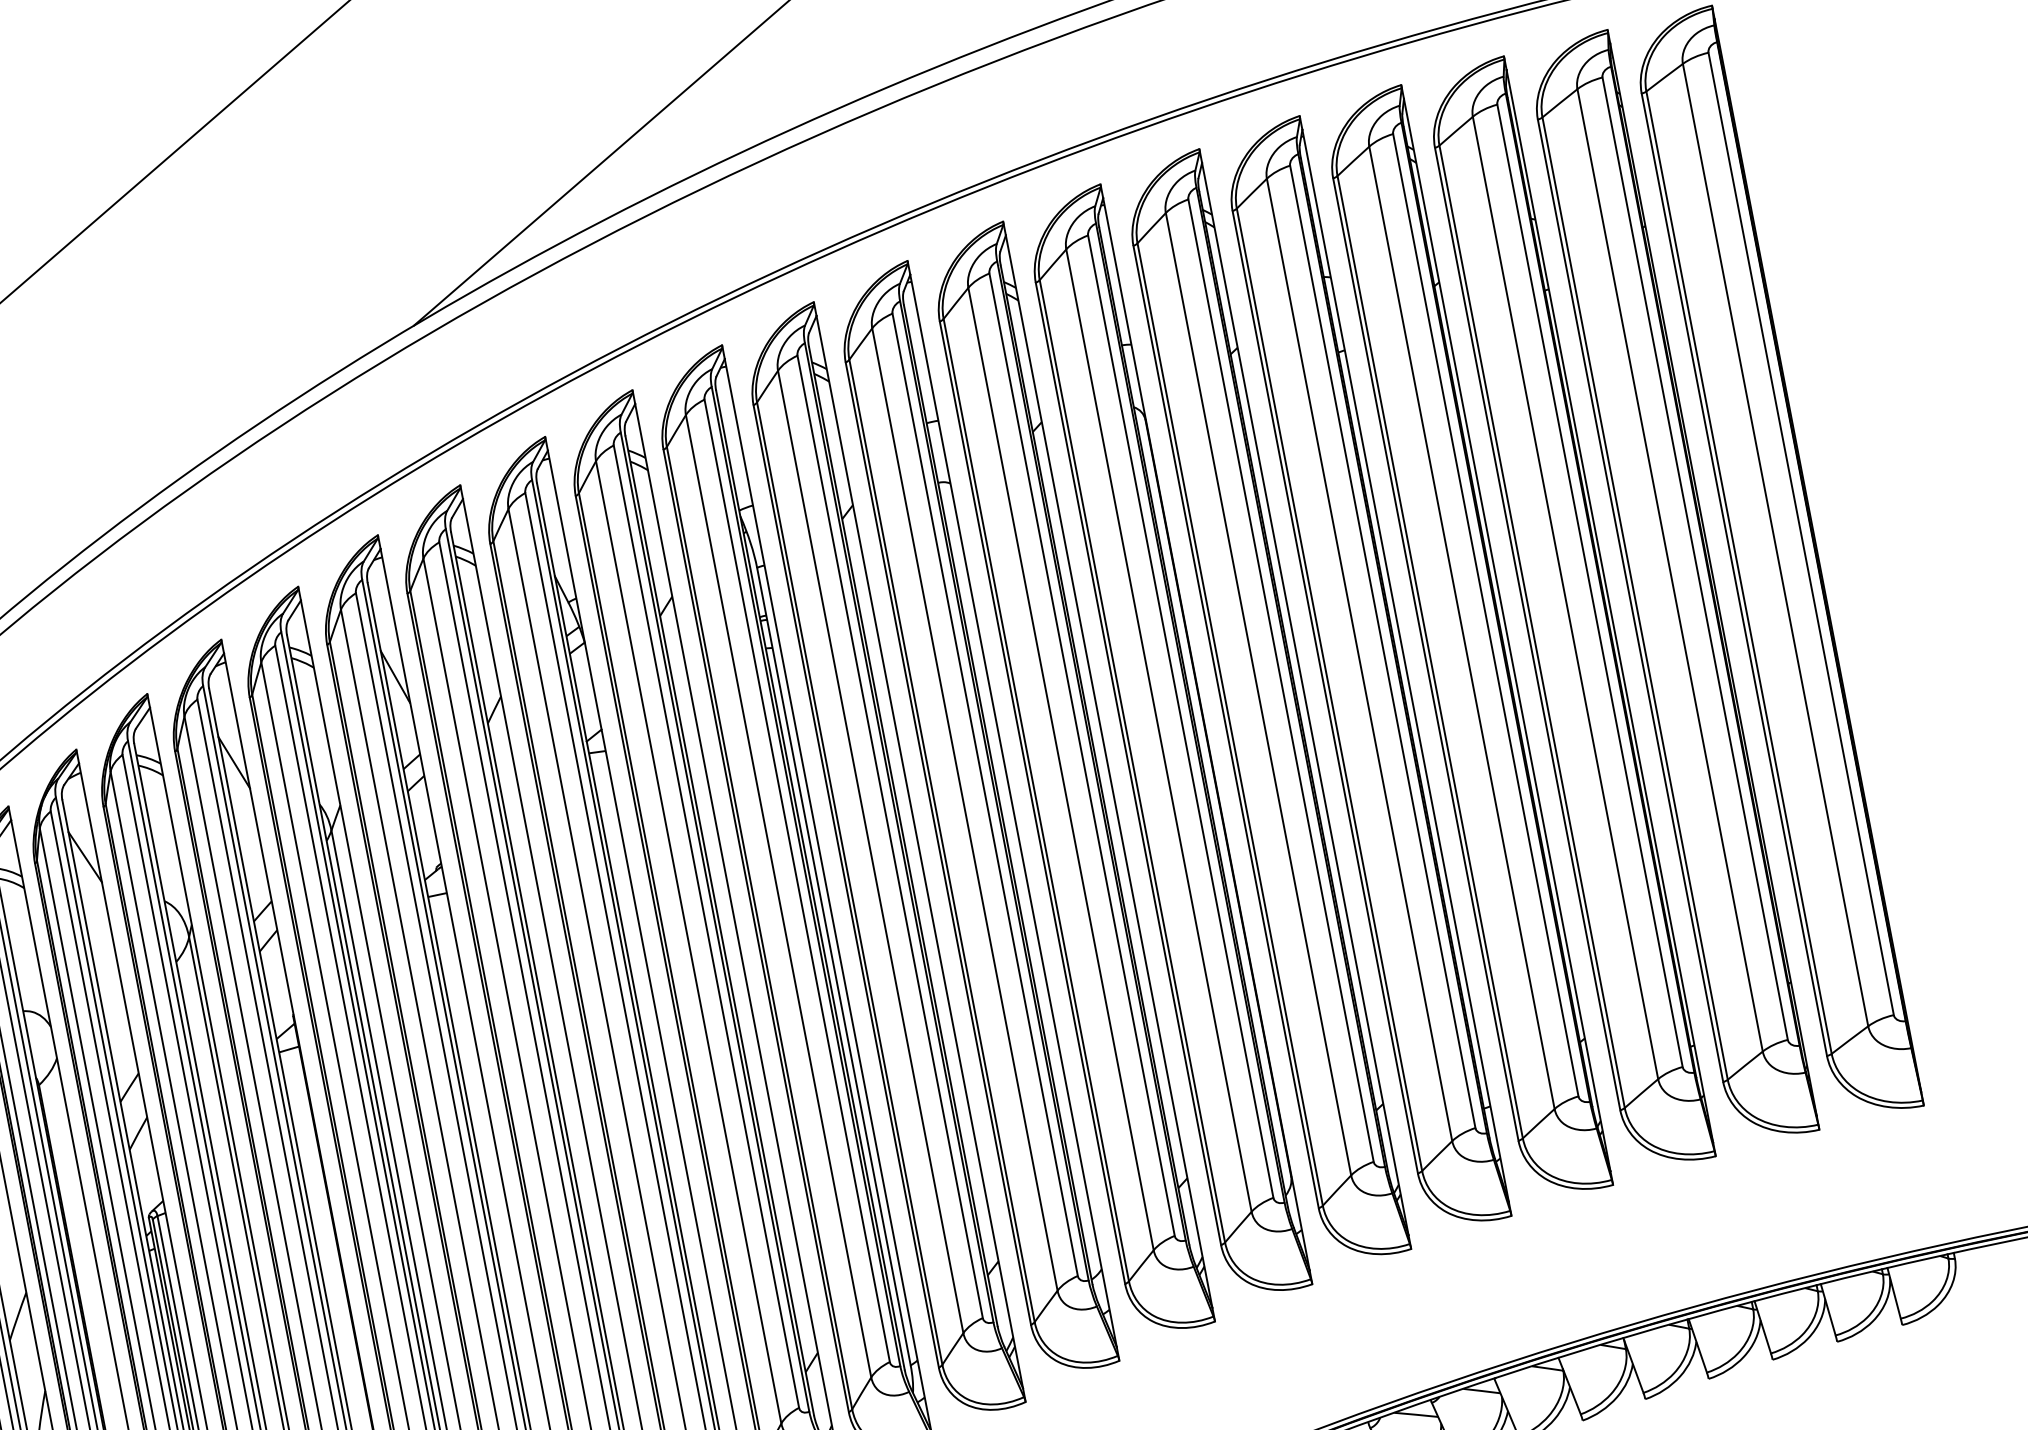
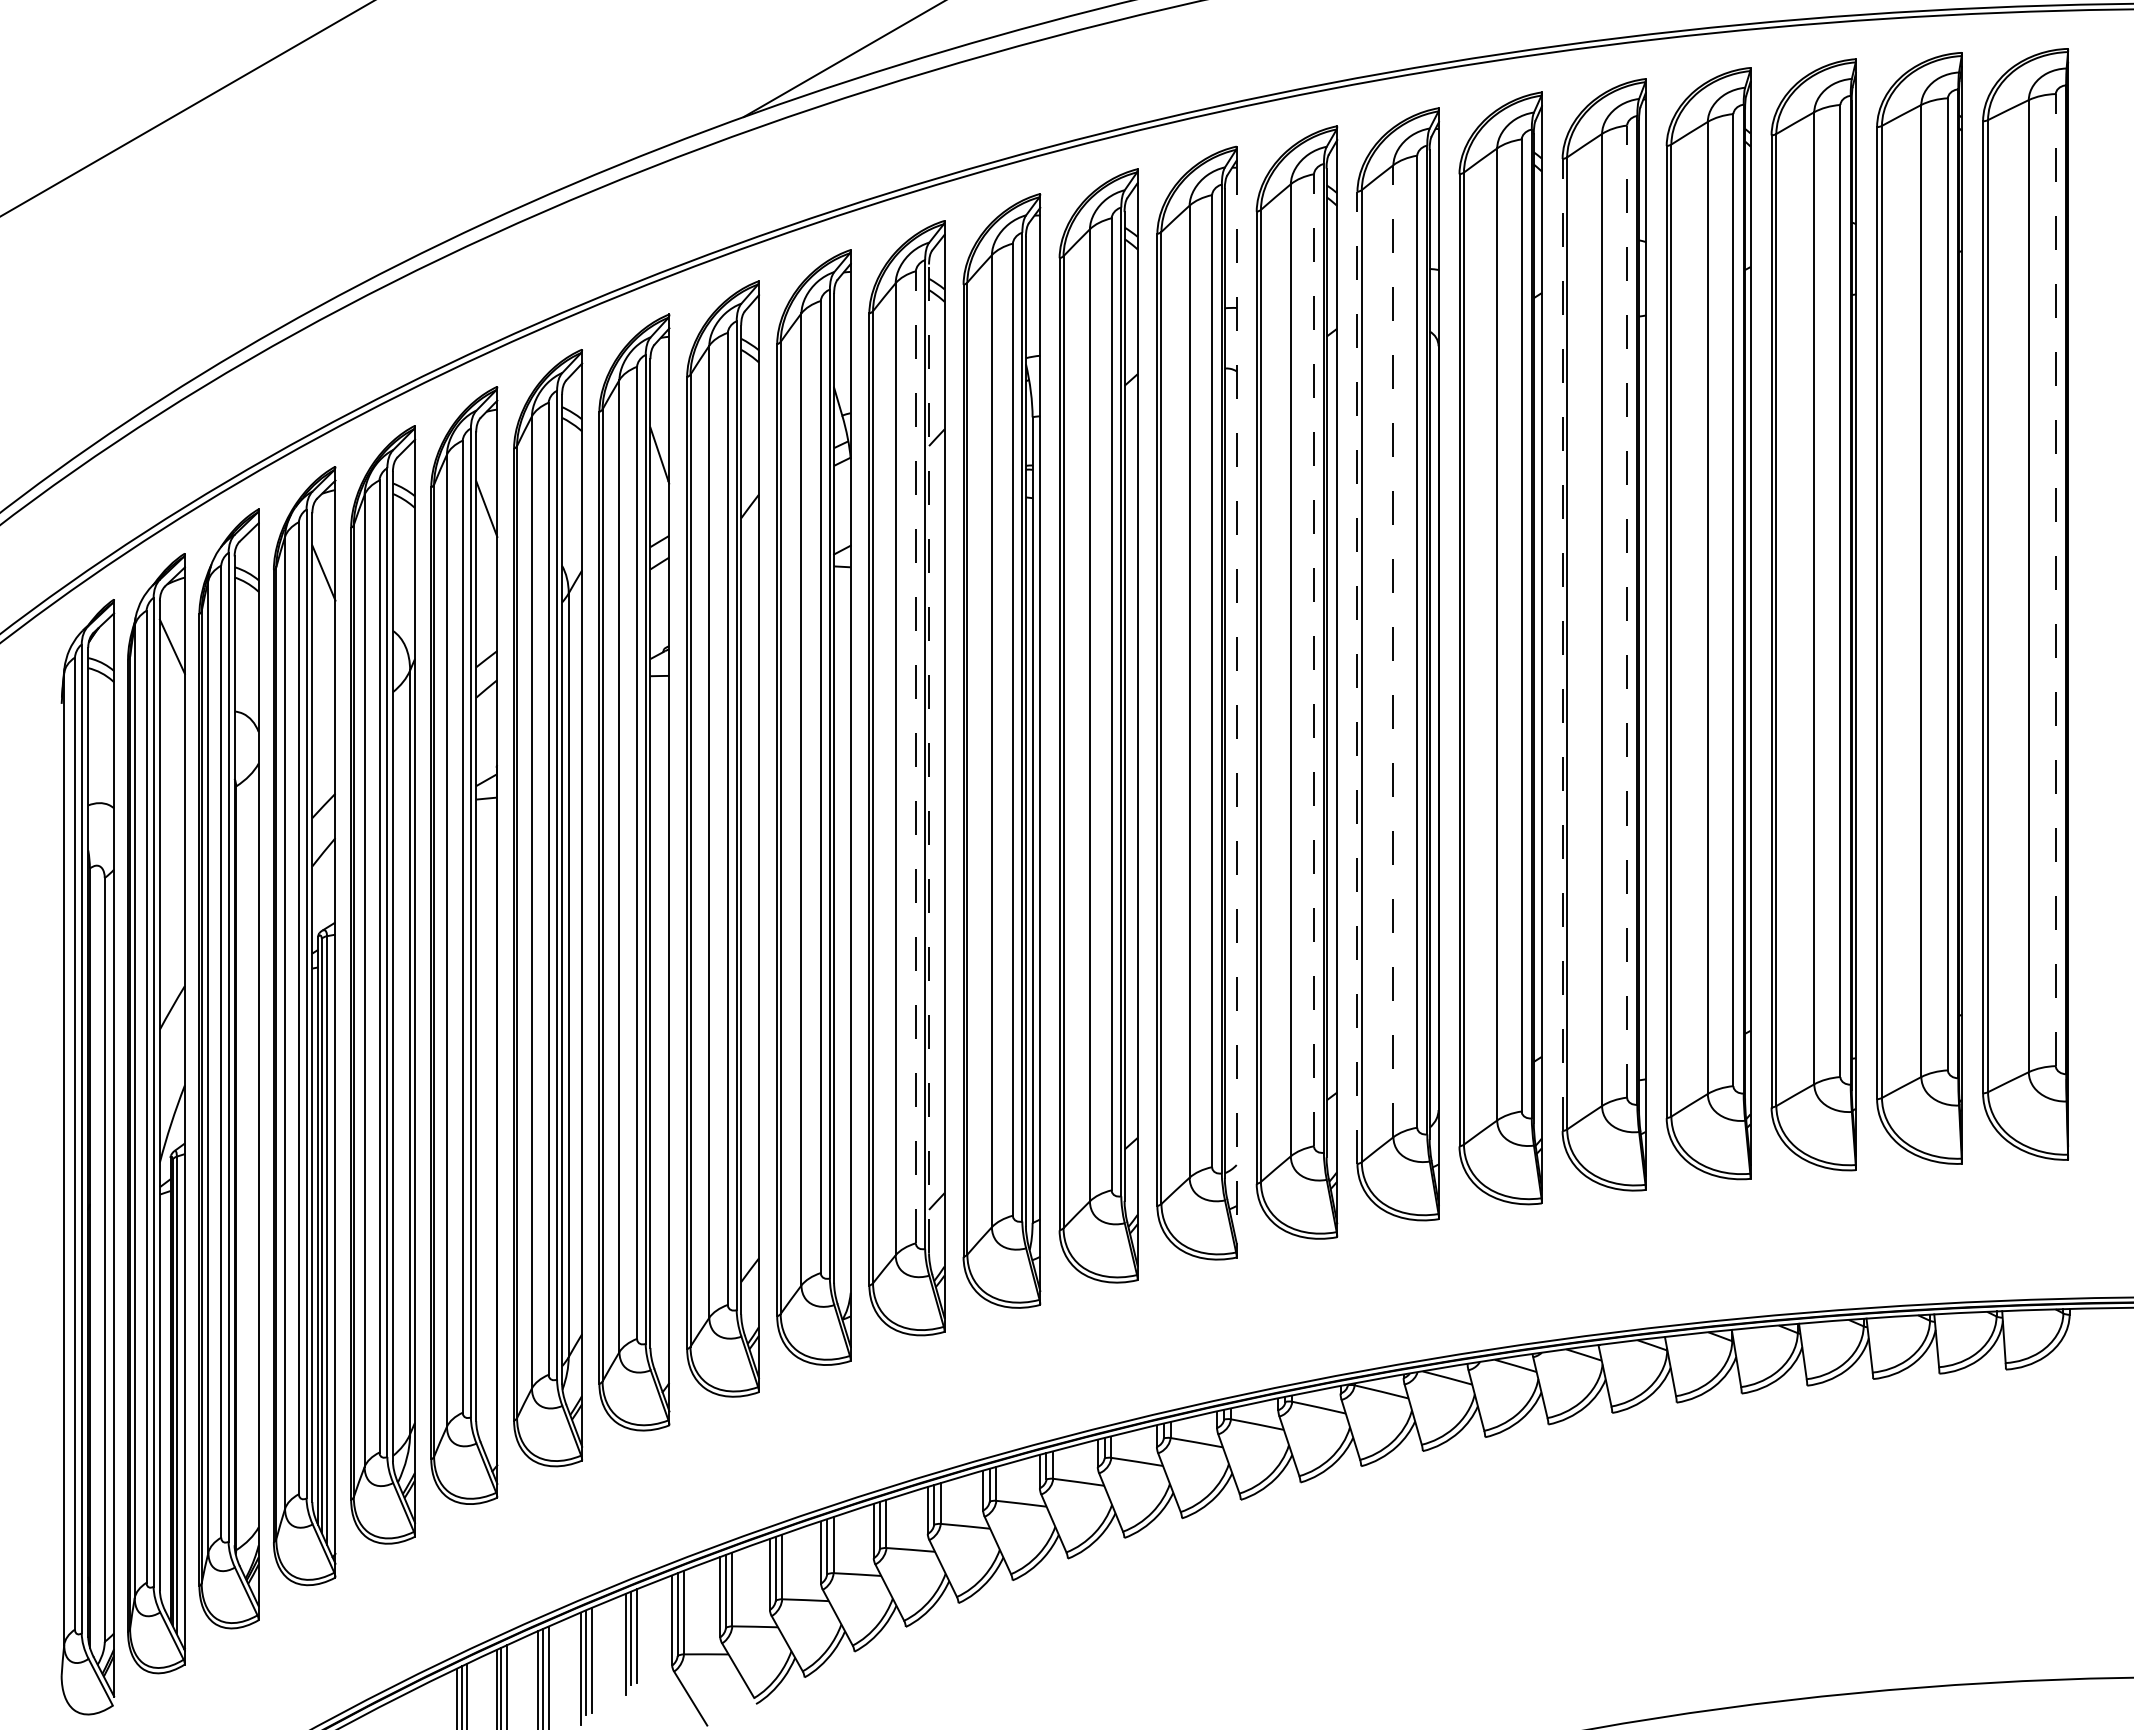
line: (1800, 533) -> (2055, 579), solid -> dashed
line: (1383, 646) -> (1627, 611), solid -> dashed
line: (1325, 691) -> (1562, 644), solid -> dashed
line: (1158, 729) -> (1393, 650), solid -> dashed
line: (1082, 753) -> (1314, 659), solid -> dashed
line: (1128, 763) -> (1357, 677), solid -> dashed
line: (1013, 811) -> (1236, 702), solid -> dashed
line: (705, 925) -> (915, 756), solid -> dashed
line: (720, 925) -> (929, 758), solid -> dashed

